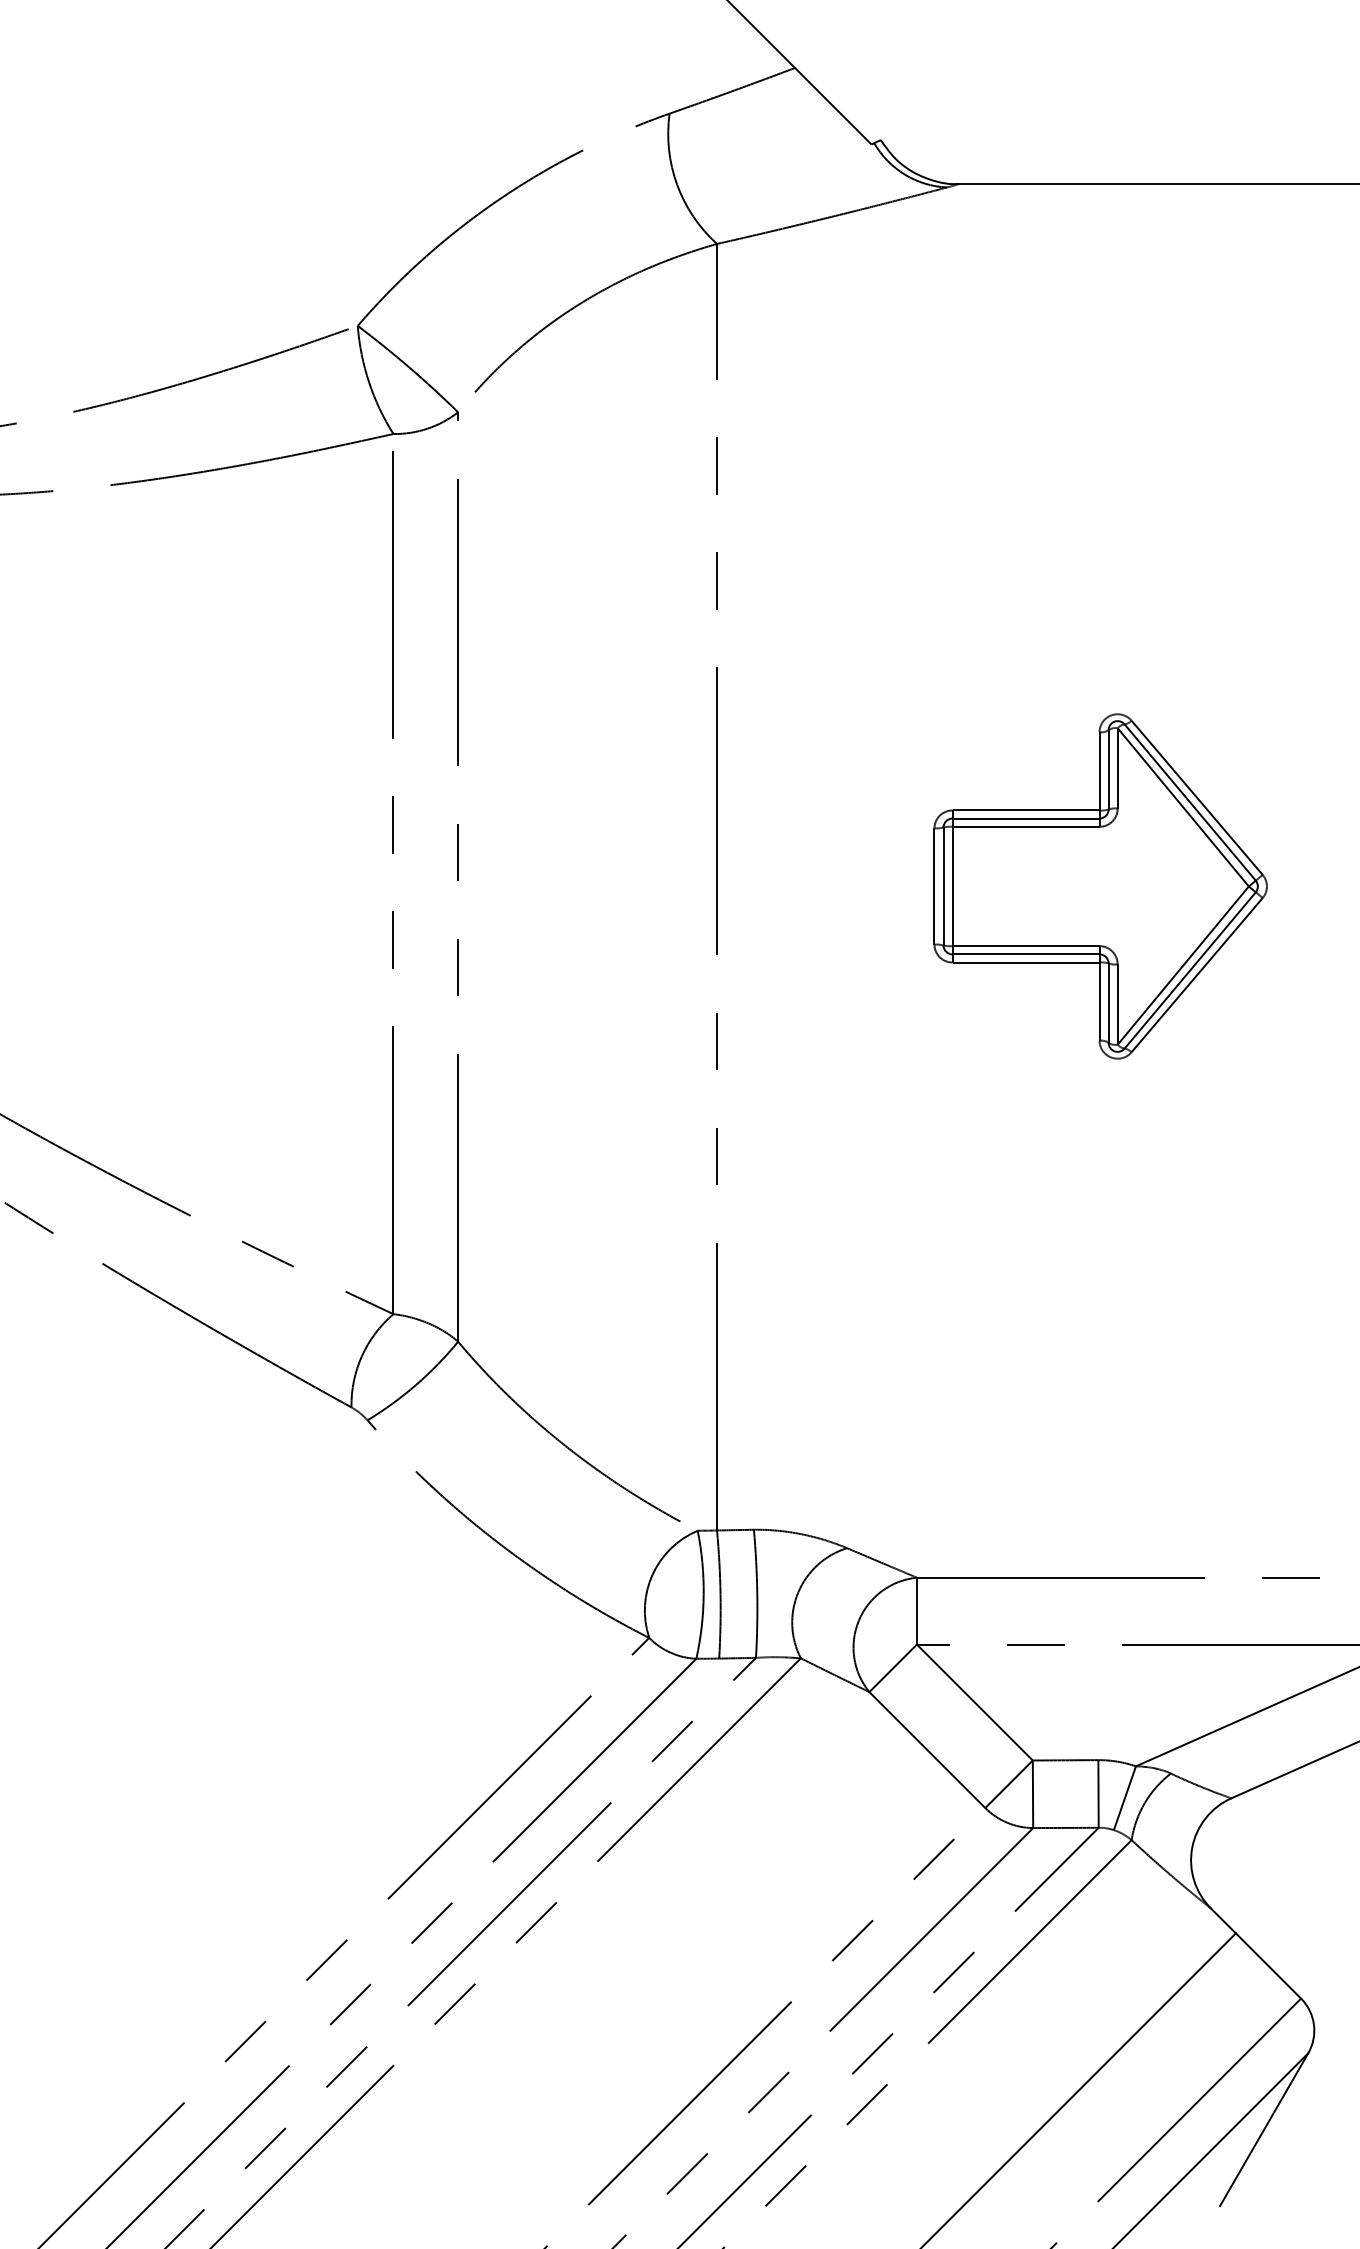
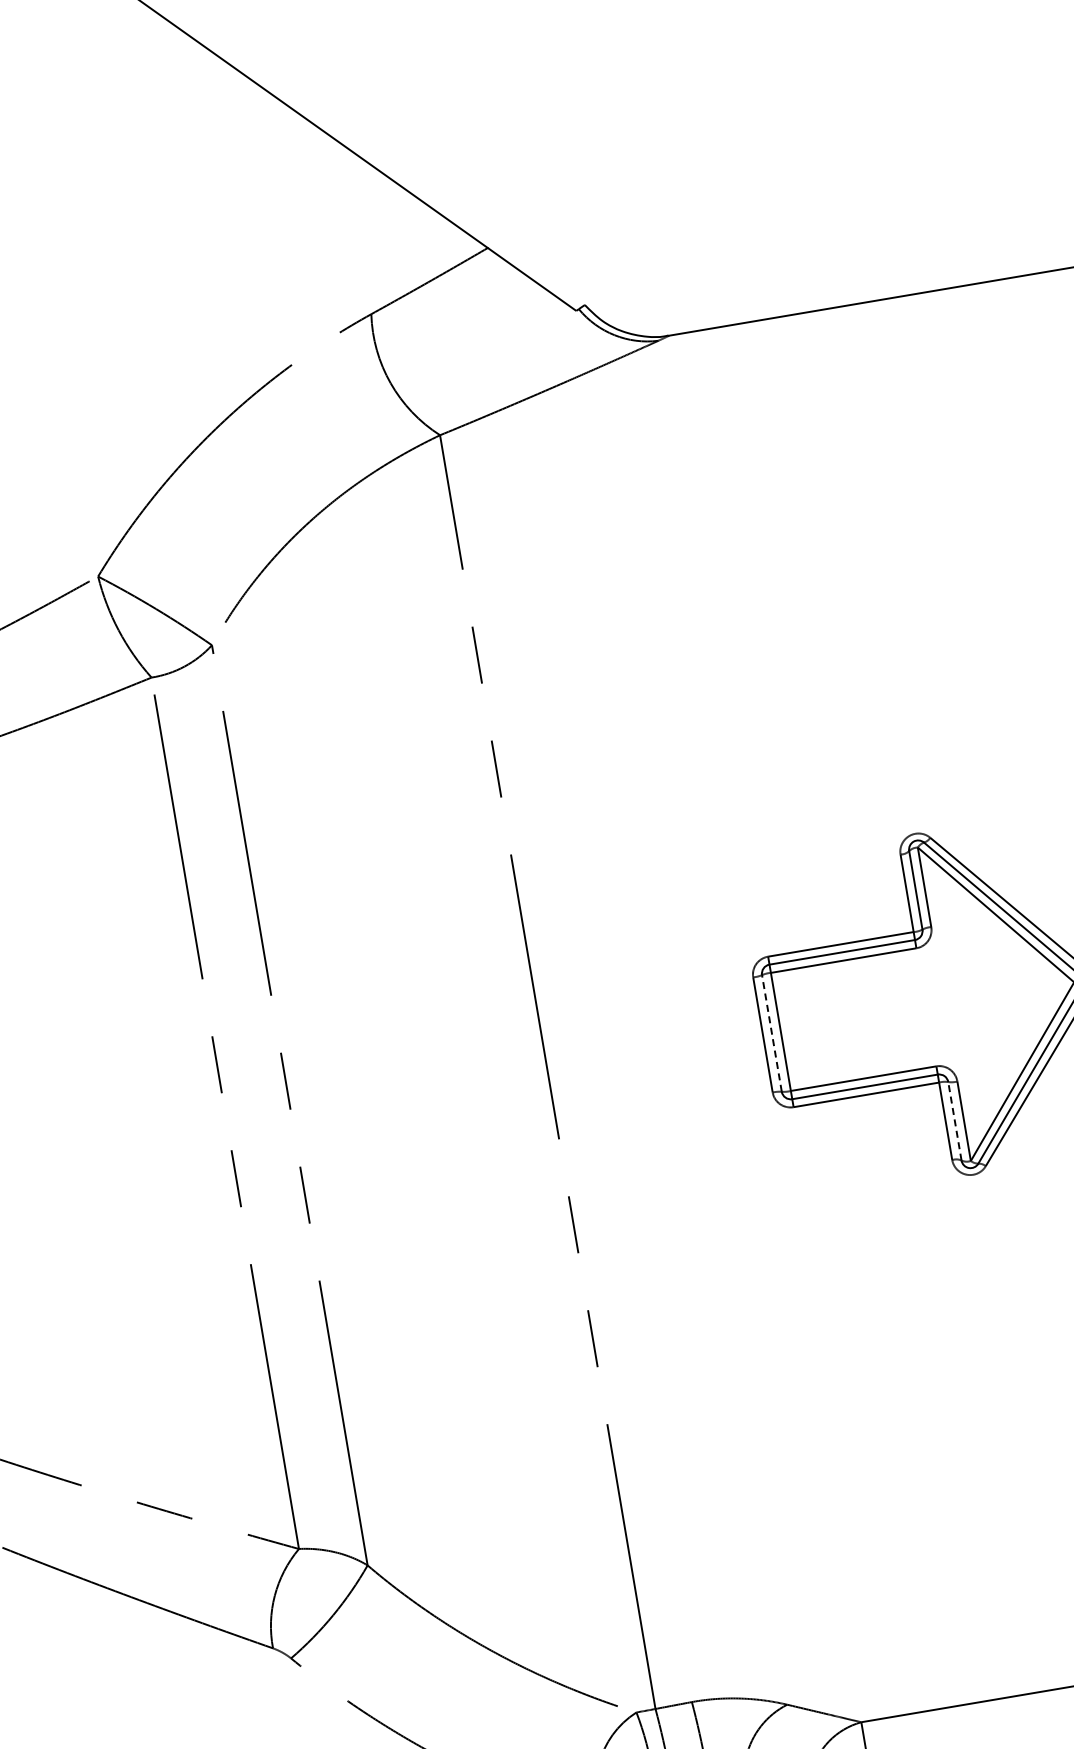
line: (943, 886) -> (771, 1033), solid -> dashed
line: (1108, 1003) -> (954, 1121), solid -> dashed

